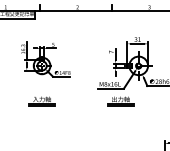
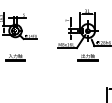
part: (120, 101) -> (87, 57), moved

